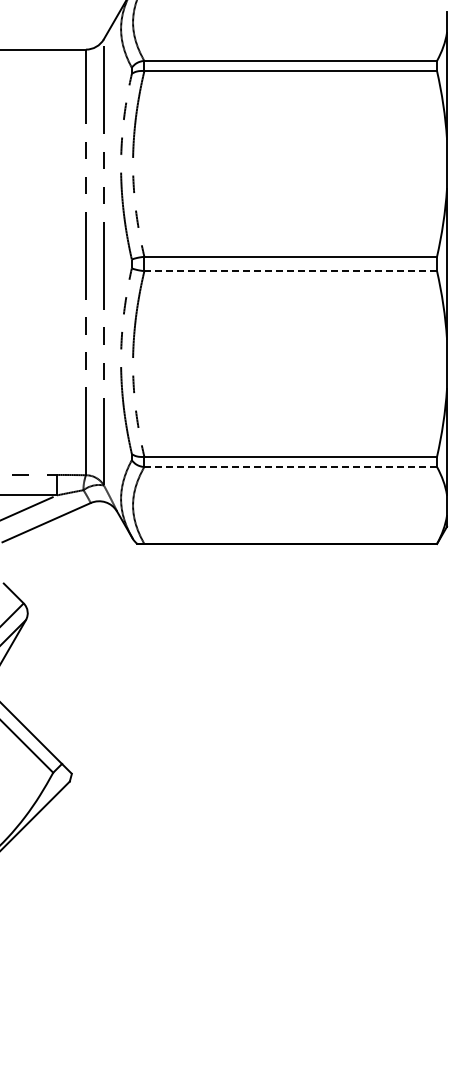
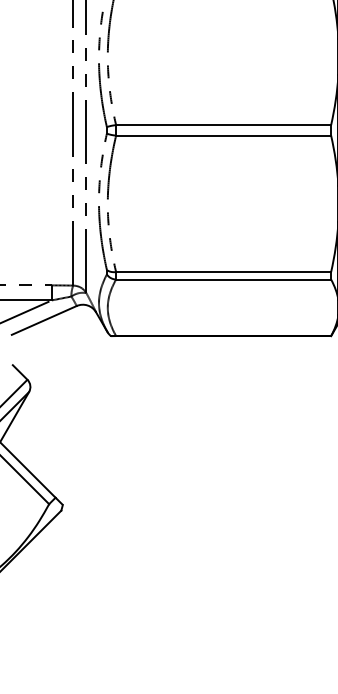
line: (290, 271) -> (223, 135), dashed -> solid
line: (290, 466) -> (223, 279), dashed -> solid

